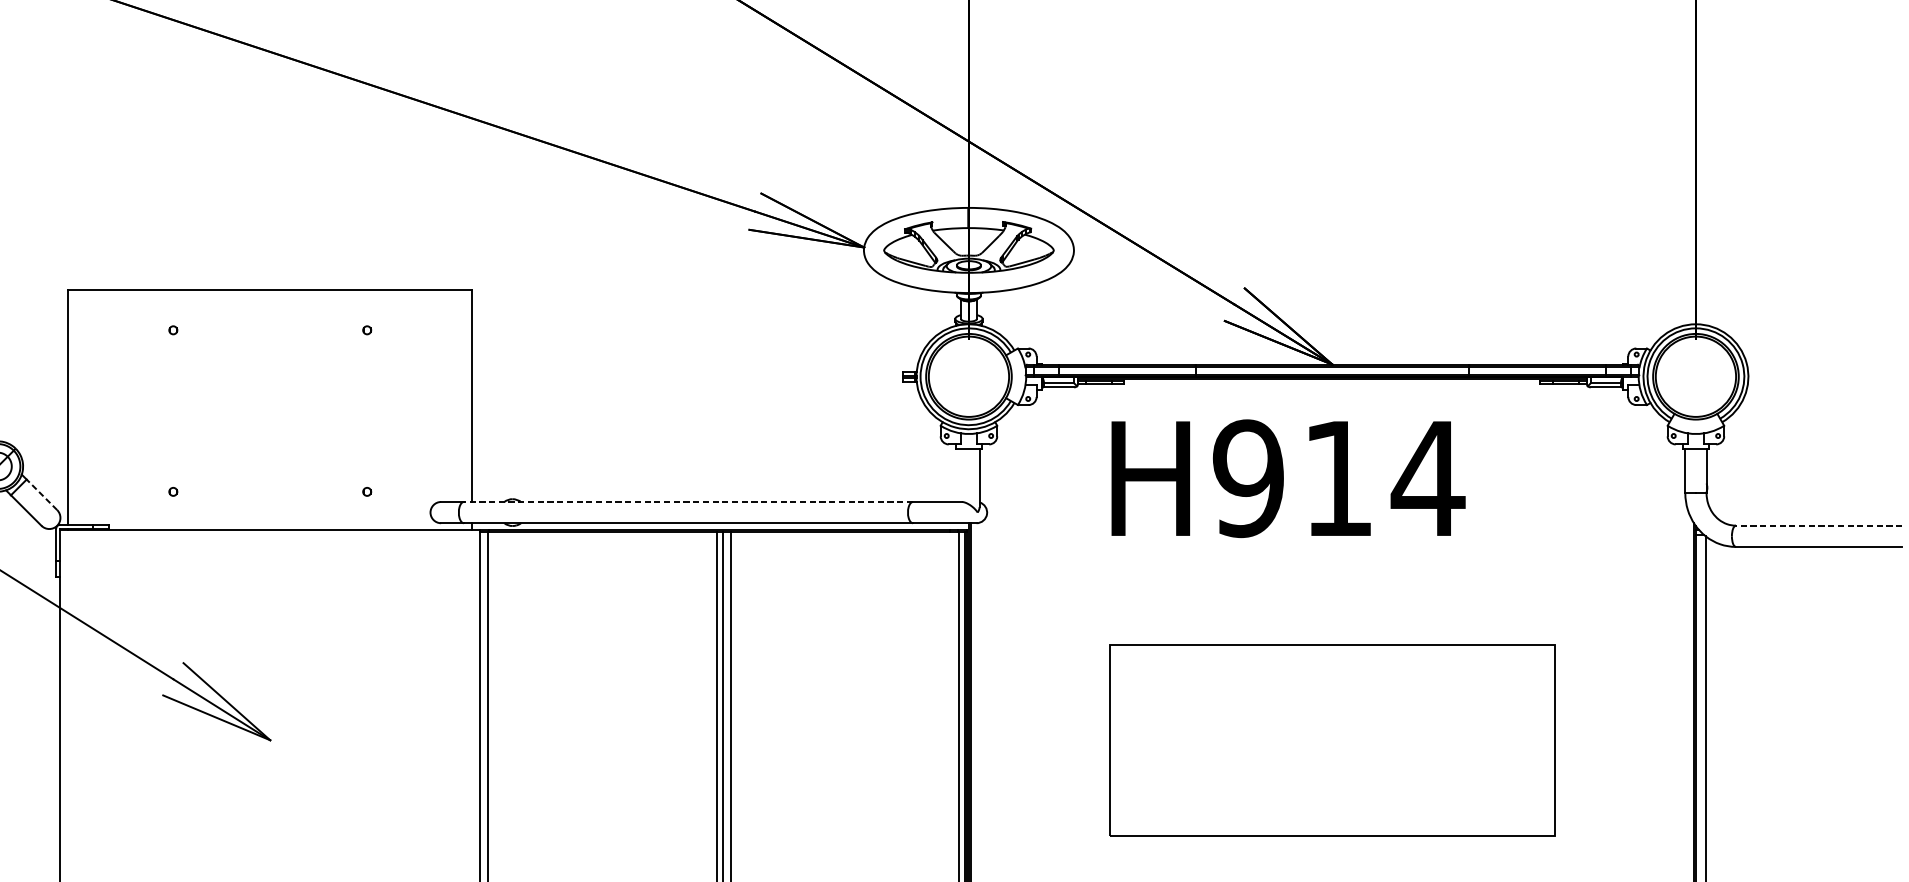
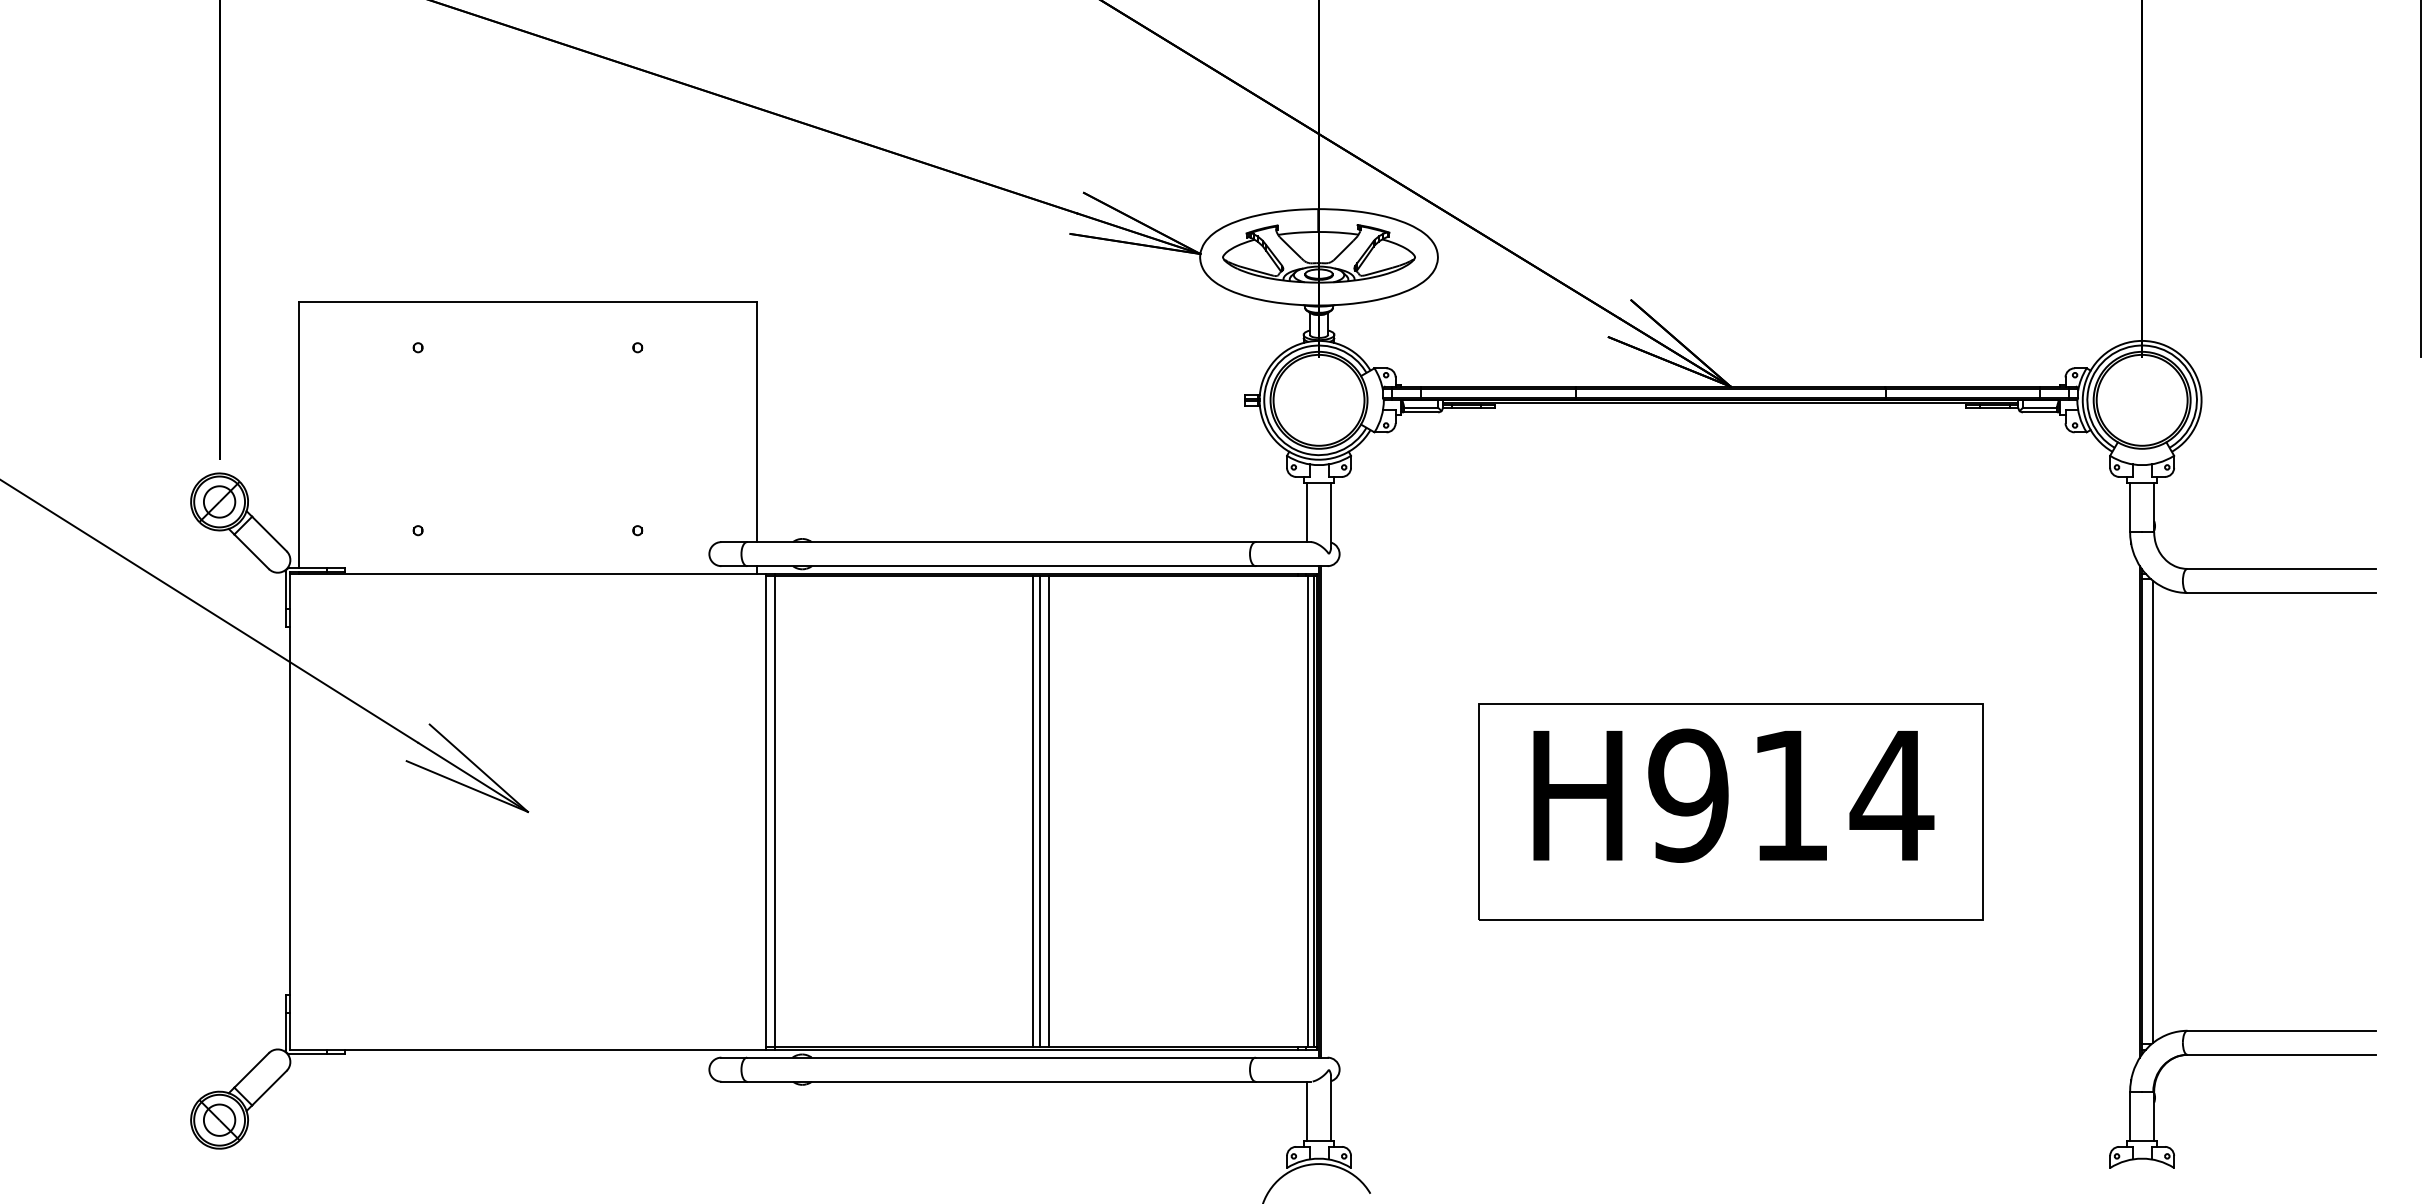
line: (958, 475) -> (1307, 512), added
text: (1288, 478) -> (1733, 795), moved
line: (42, 494) -> (269, 533), dashed -> solid
line: (687, 502) -> (1000, 542), dashed -> solid
line: (1819, 525) -> (2281, 568), dashed -> solid

